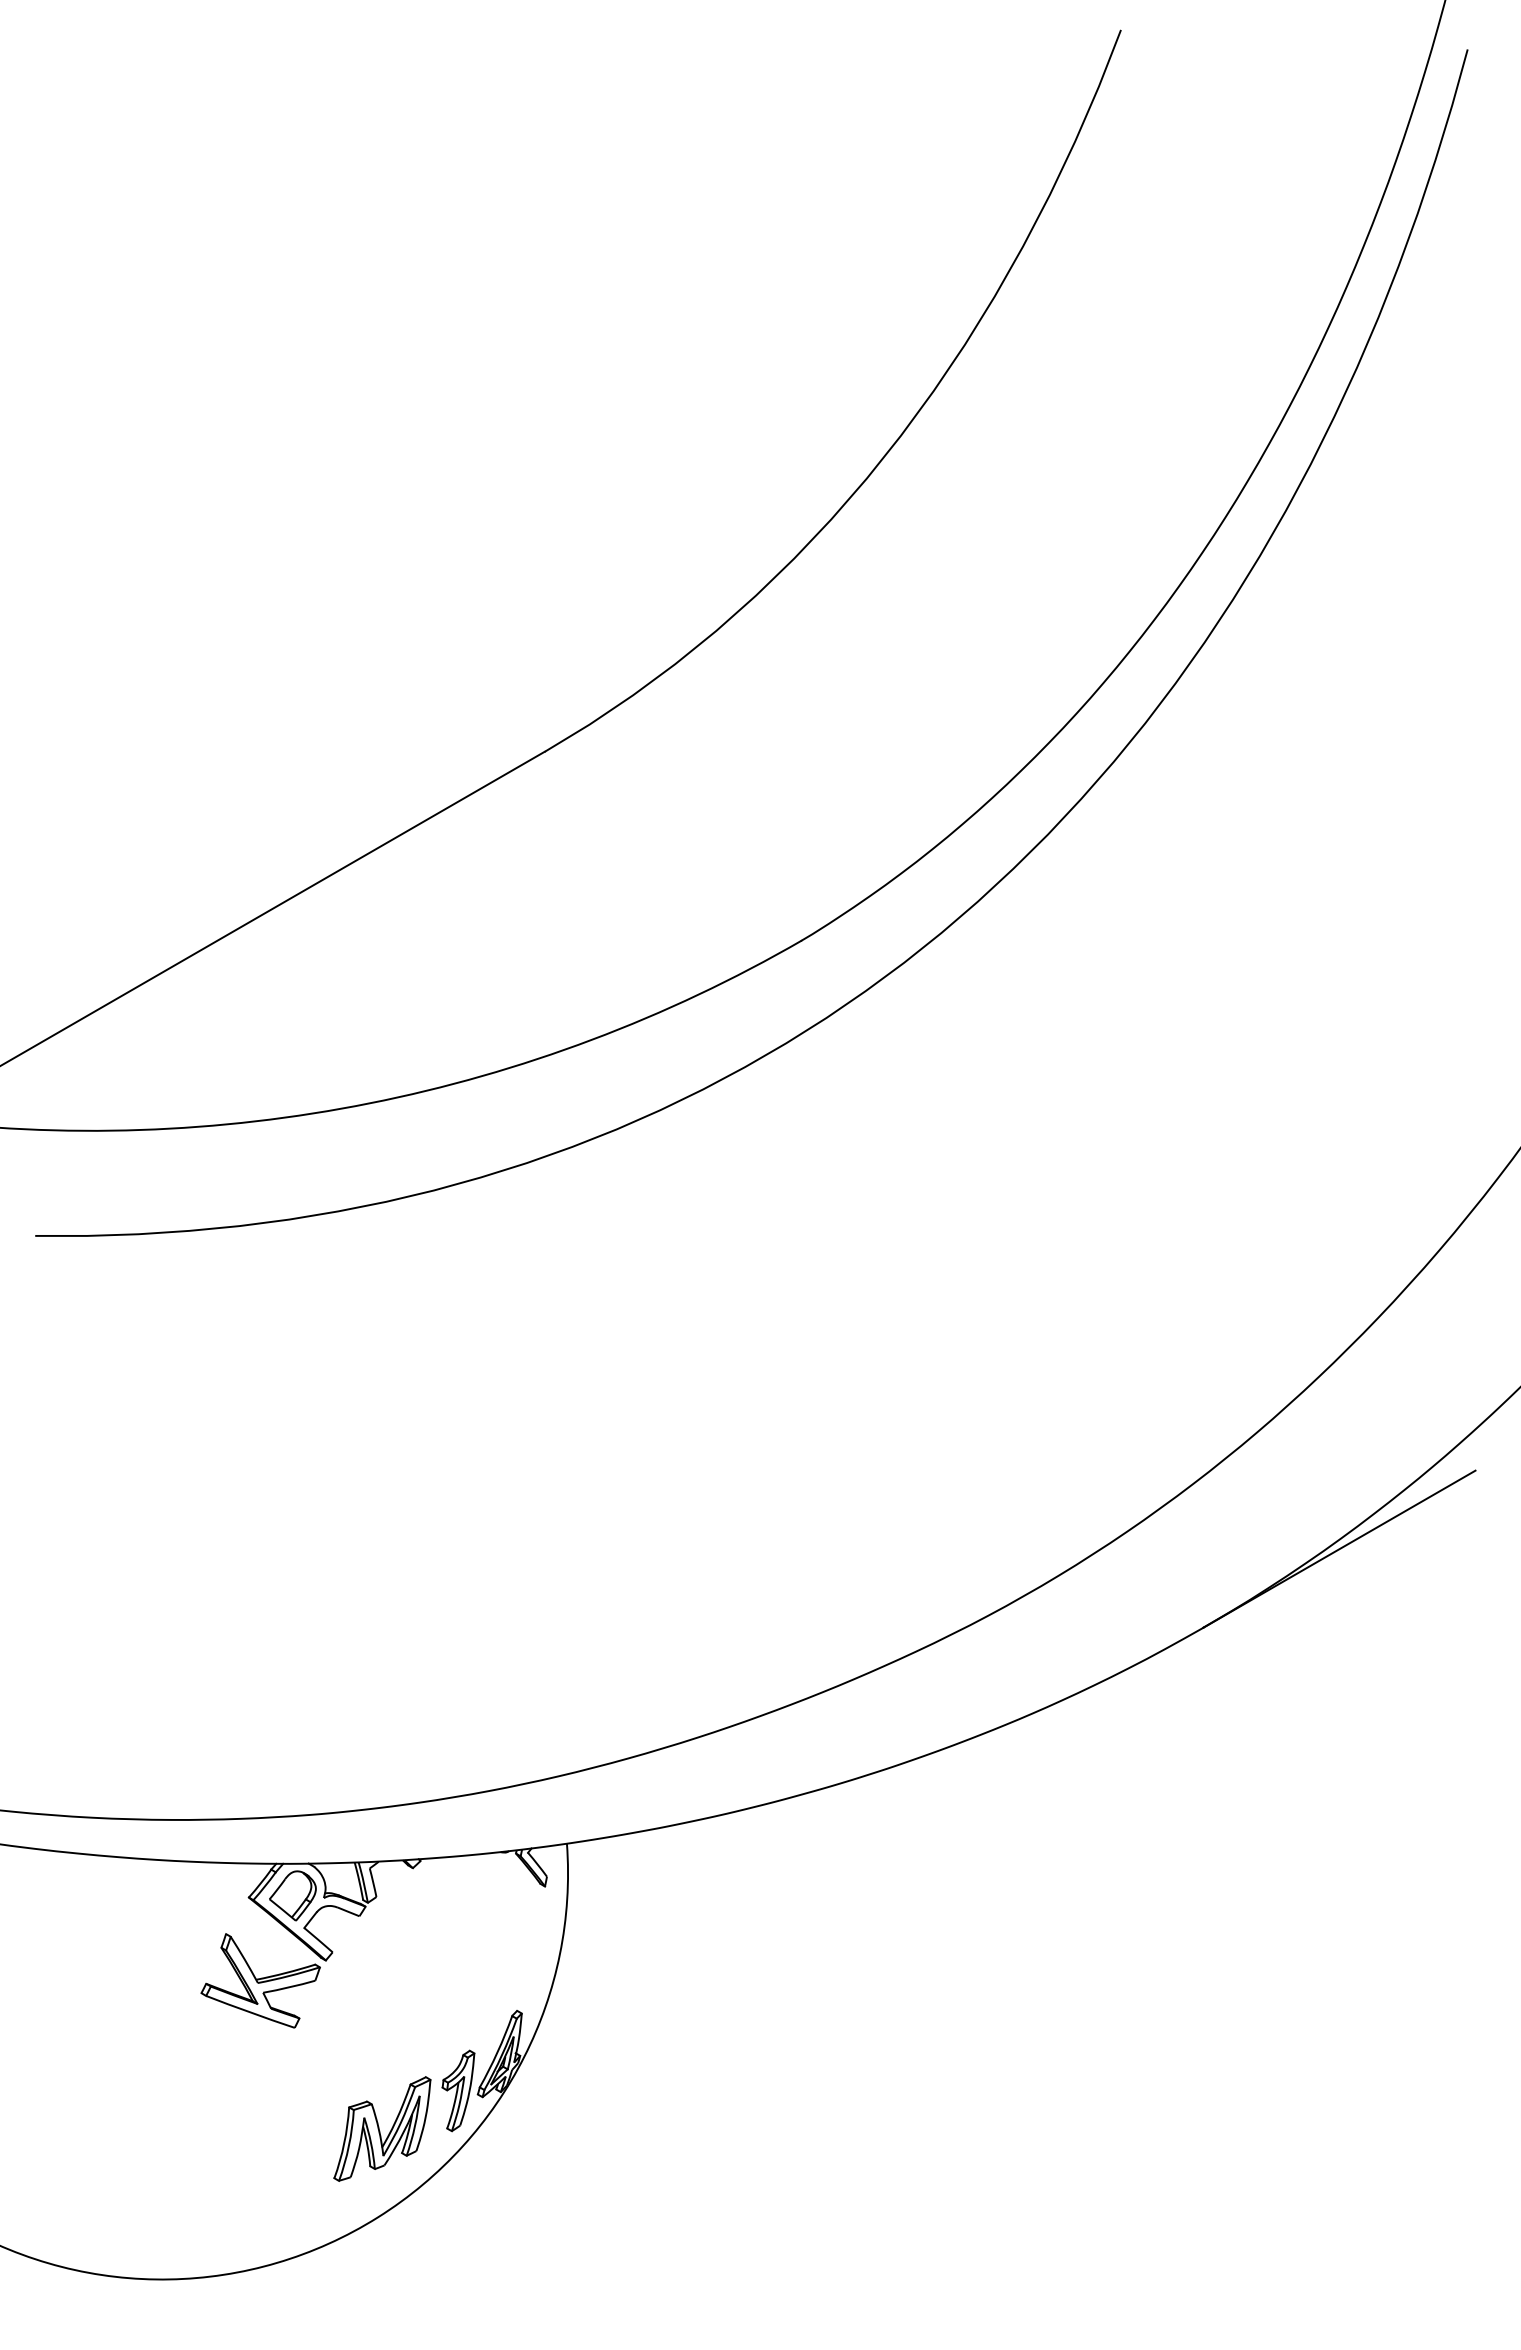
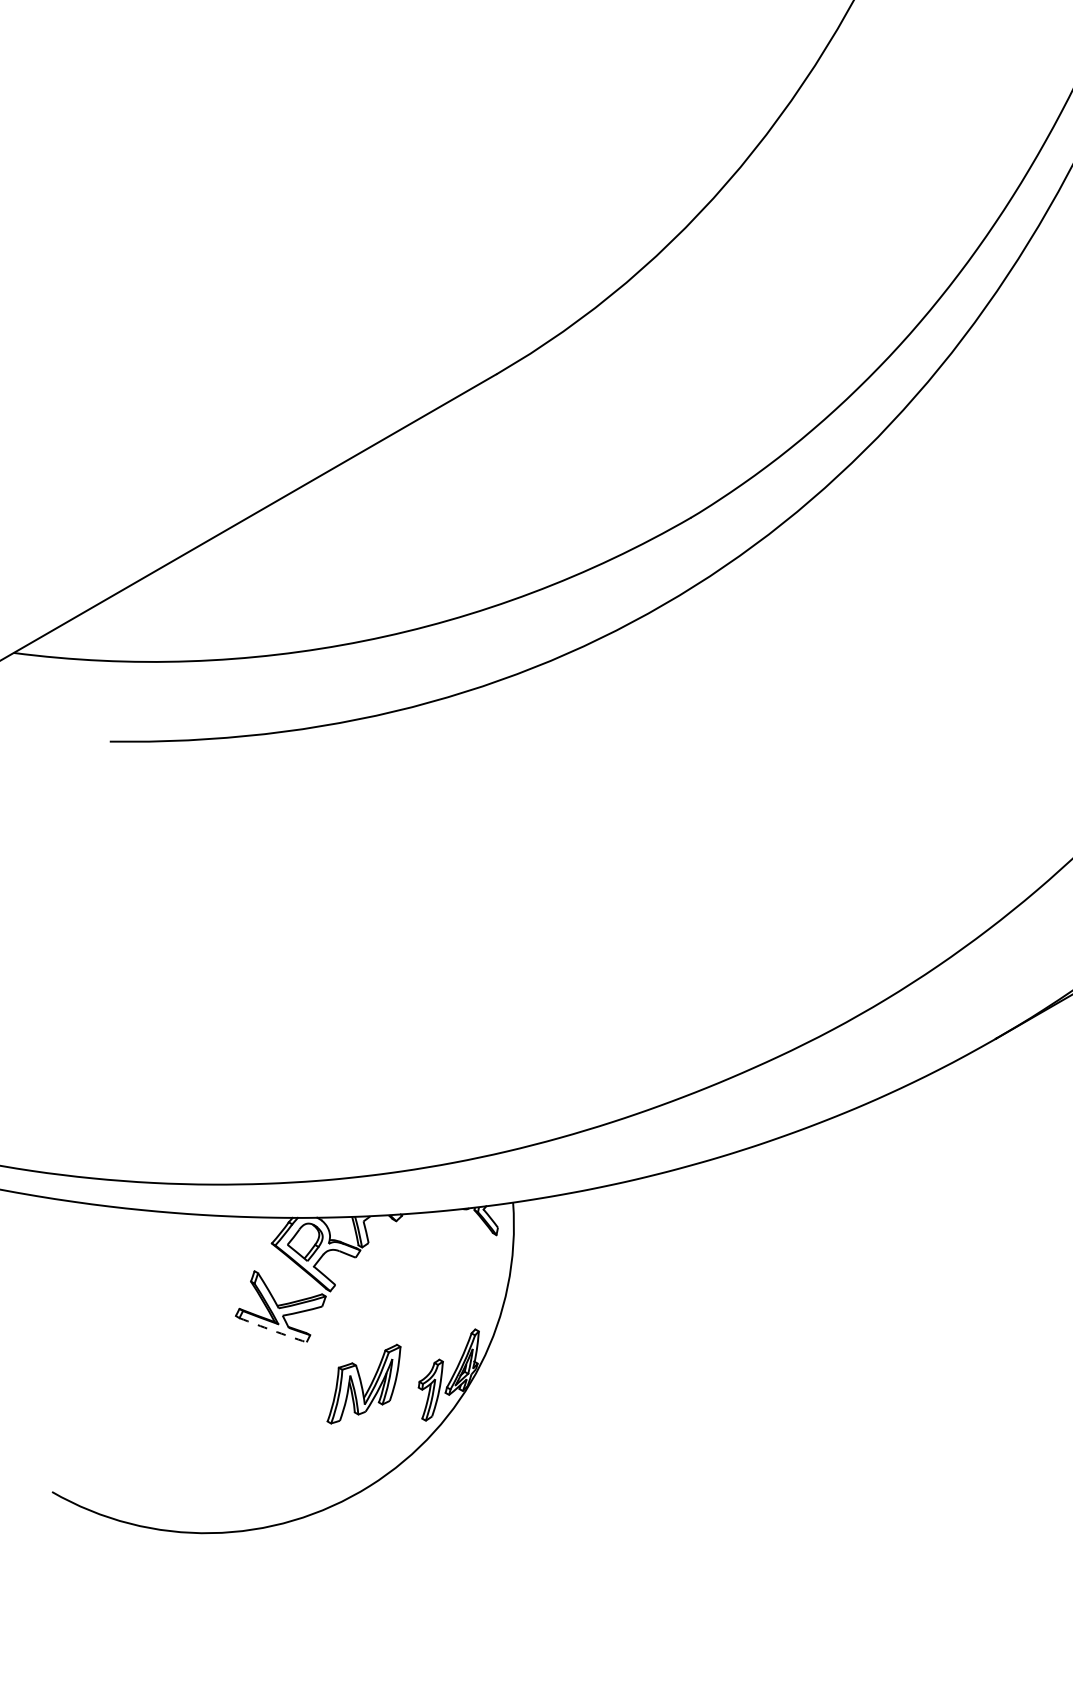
arc: (250, 2012) -> (273, 1330), solid -> dashed
part: (382, 2128) -> (364, 1383), moved

